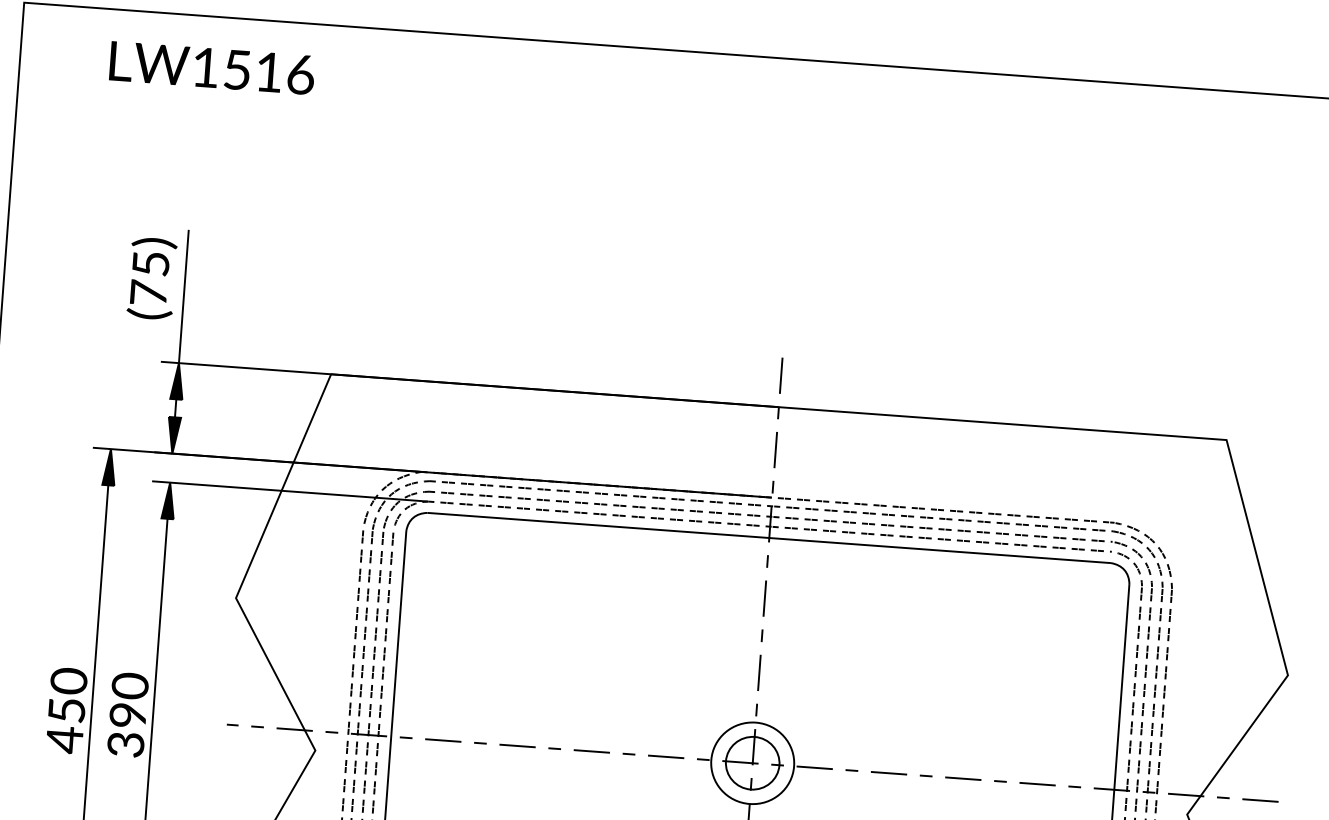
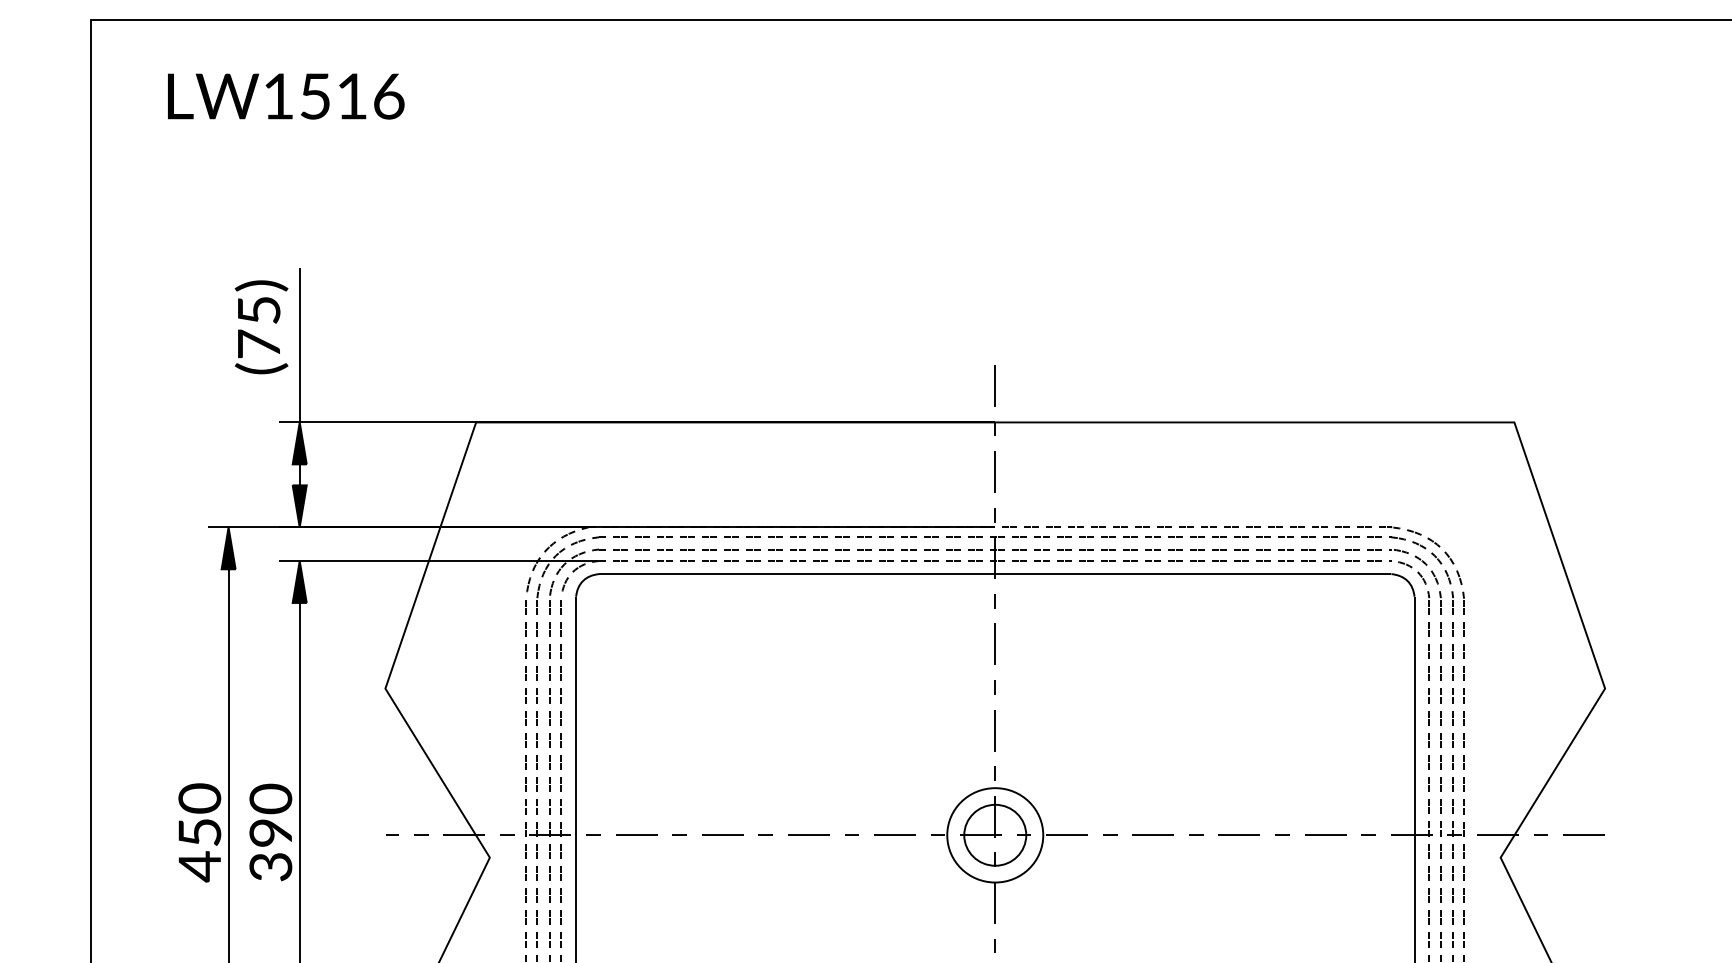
text: (212, 68) -> (286, 96), moved

